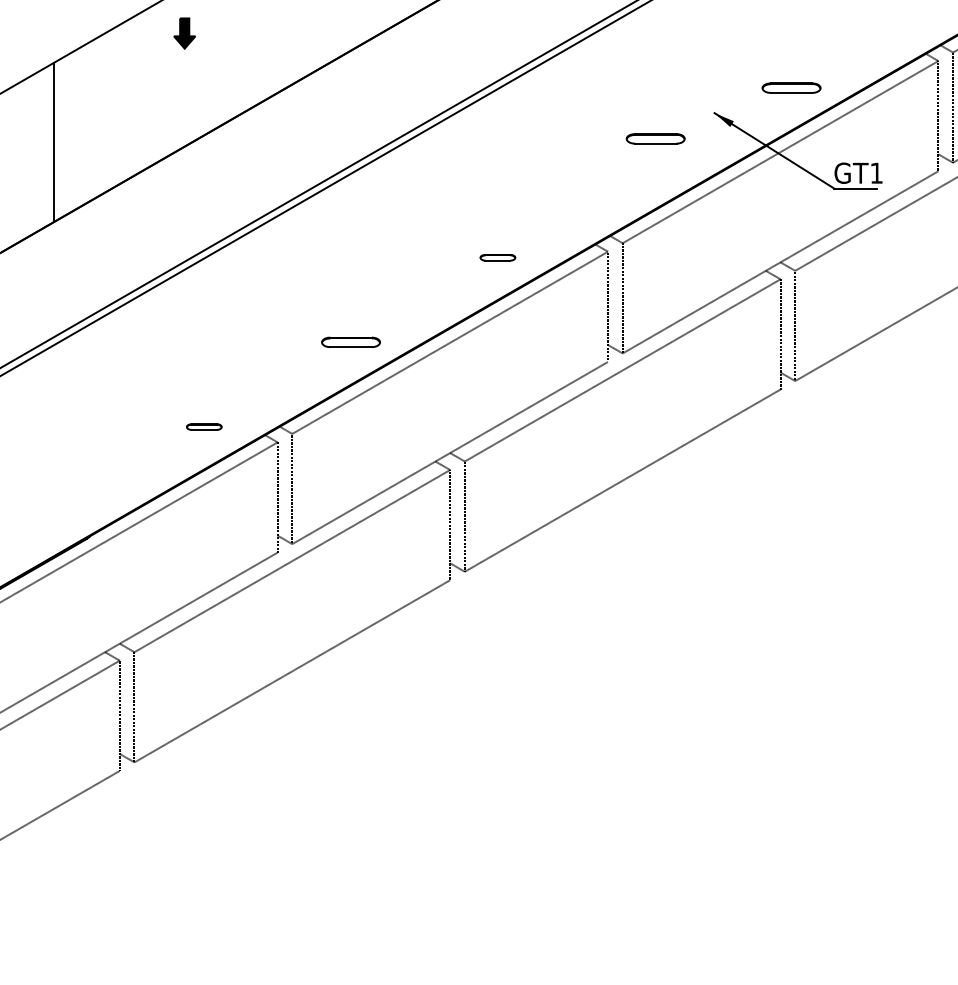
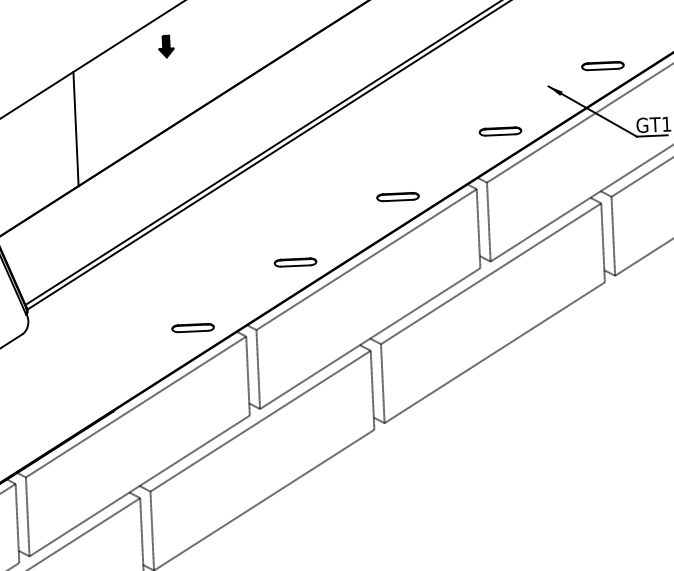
part: (655, 138) -> (500, 131), moved
part: (497, 257) -> (397, 196), size x1.67
part: (204, 426) -> (193, 327), size x1.67

